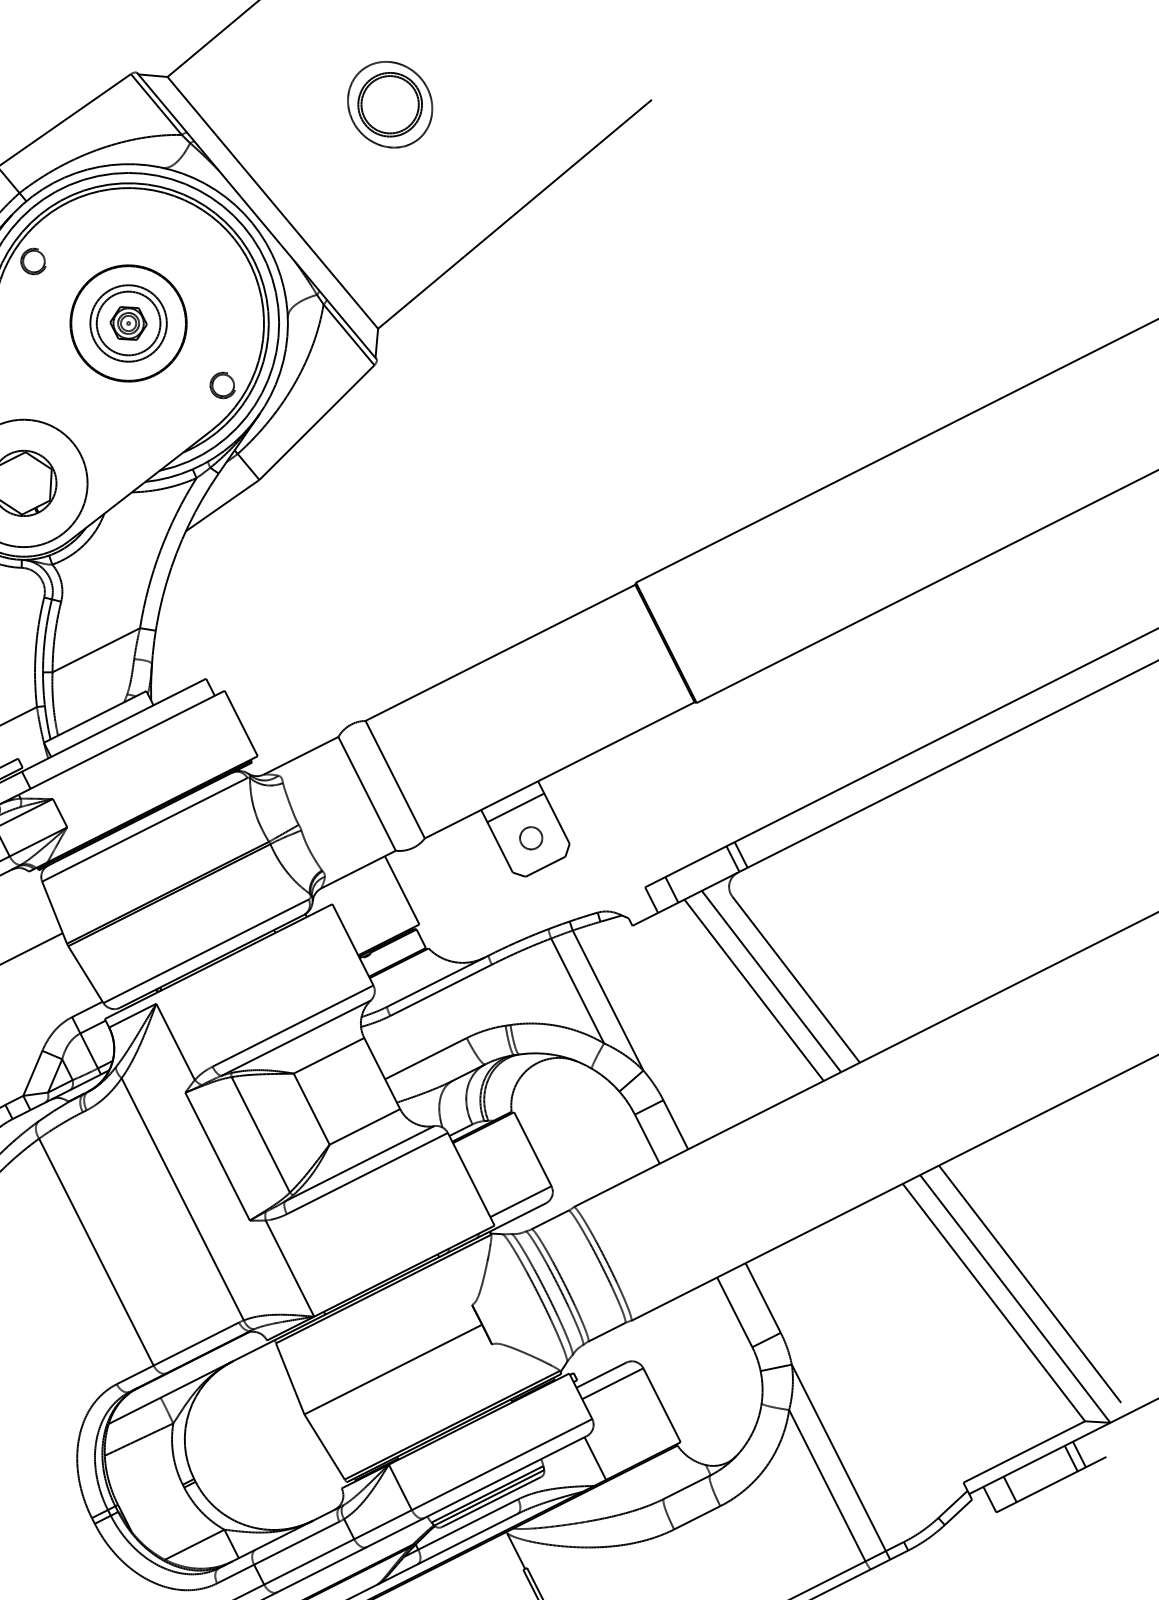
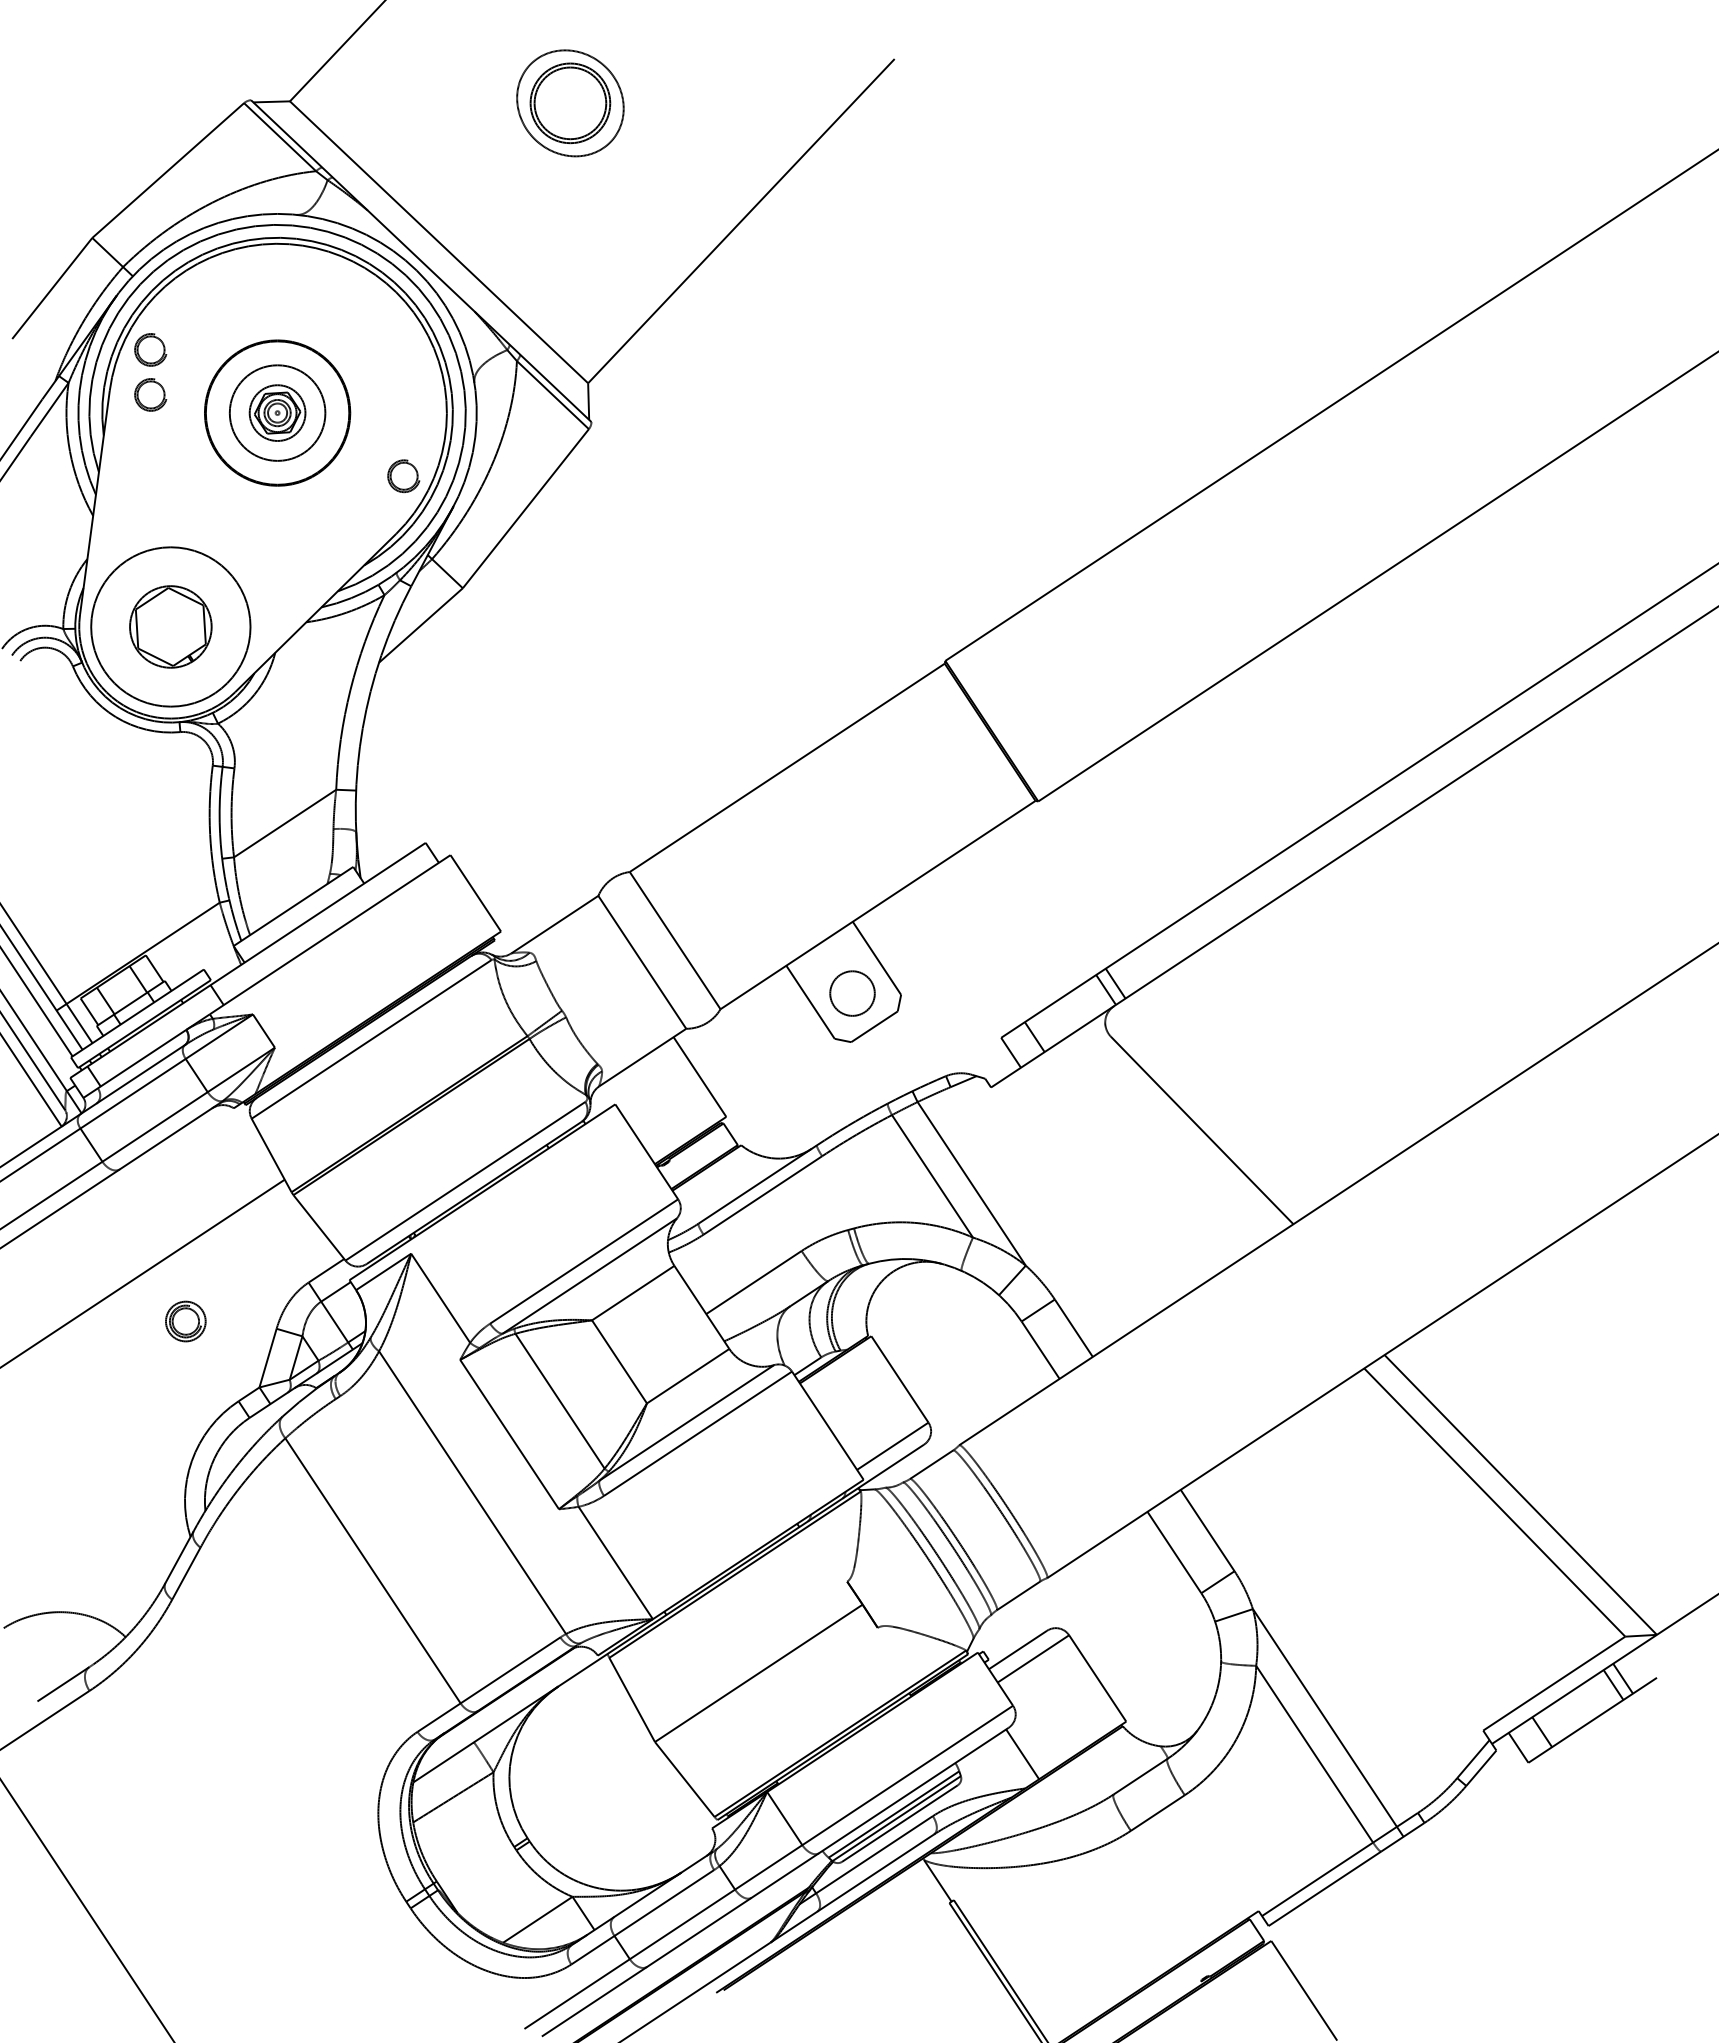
part: (29, 296) -> (150, 394), added
circle: (128, 323) -> (277, 412), size x0.7
line: (515, 808) -> (828, 958), removed
circle: (531, 838) -> (852, 993), size x1.6
line: (771, 980) -> (1171, 1135), removed
line: (754, 990) -> (1151, 1149), removed
line: (1029, 1284) -> (1536, 1474), removed

